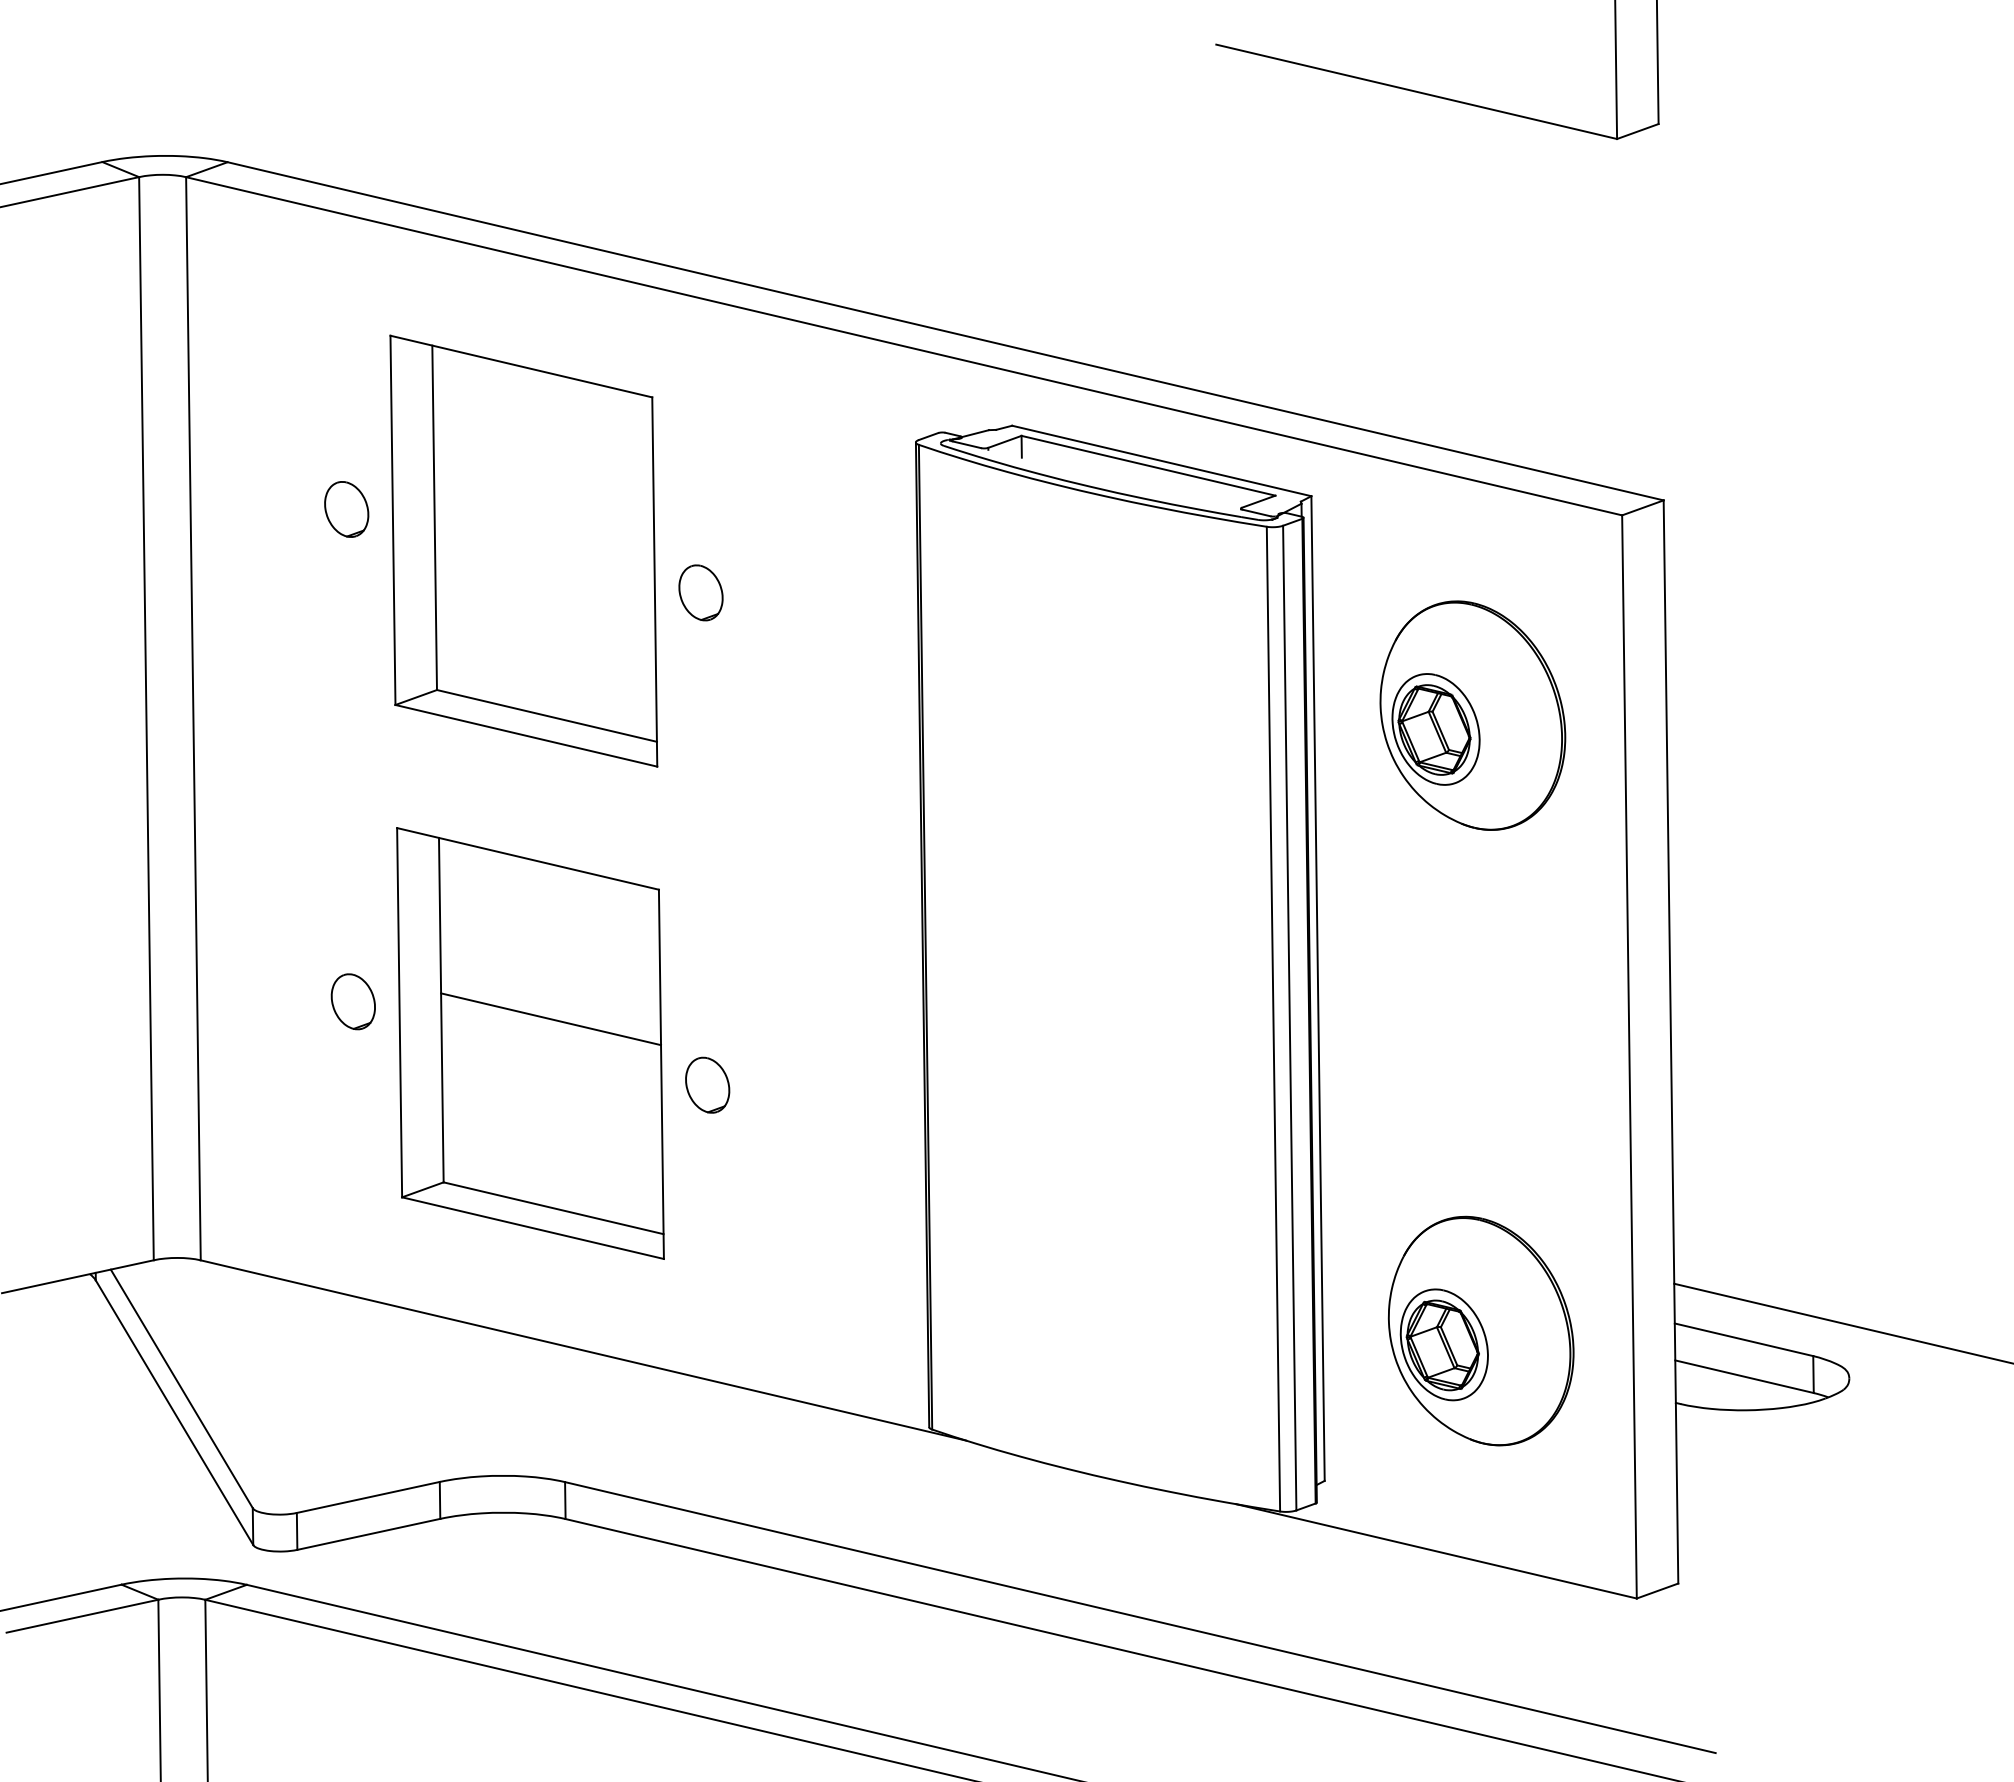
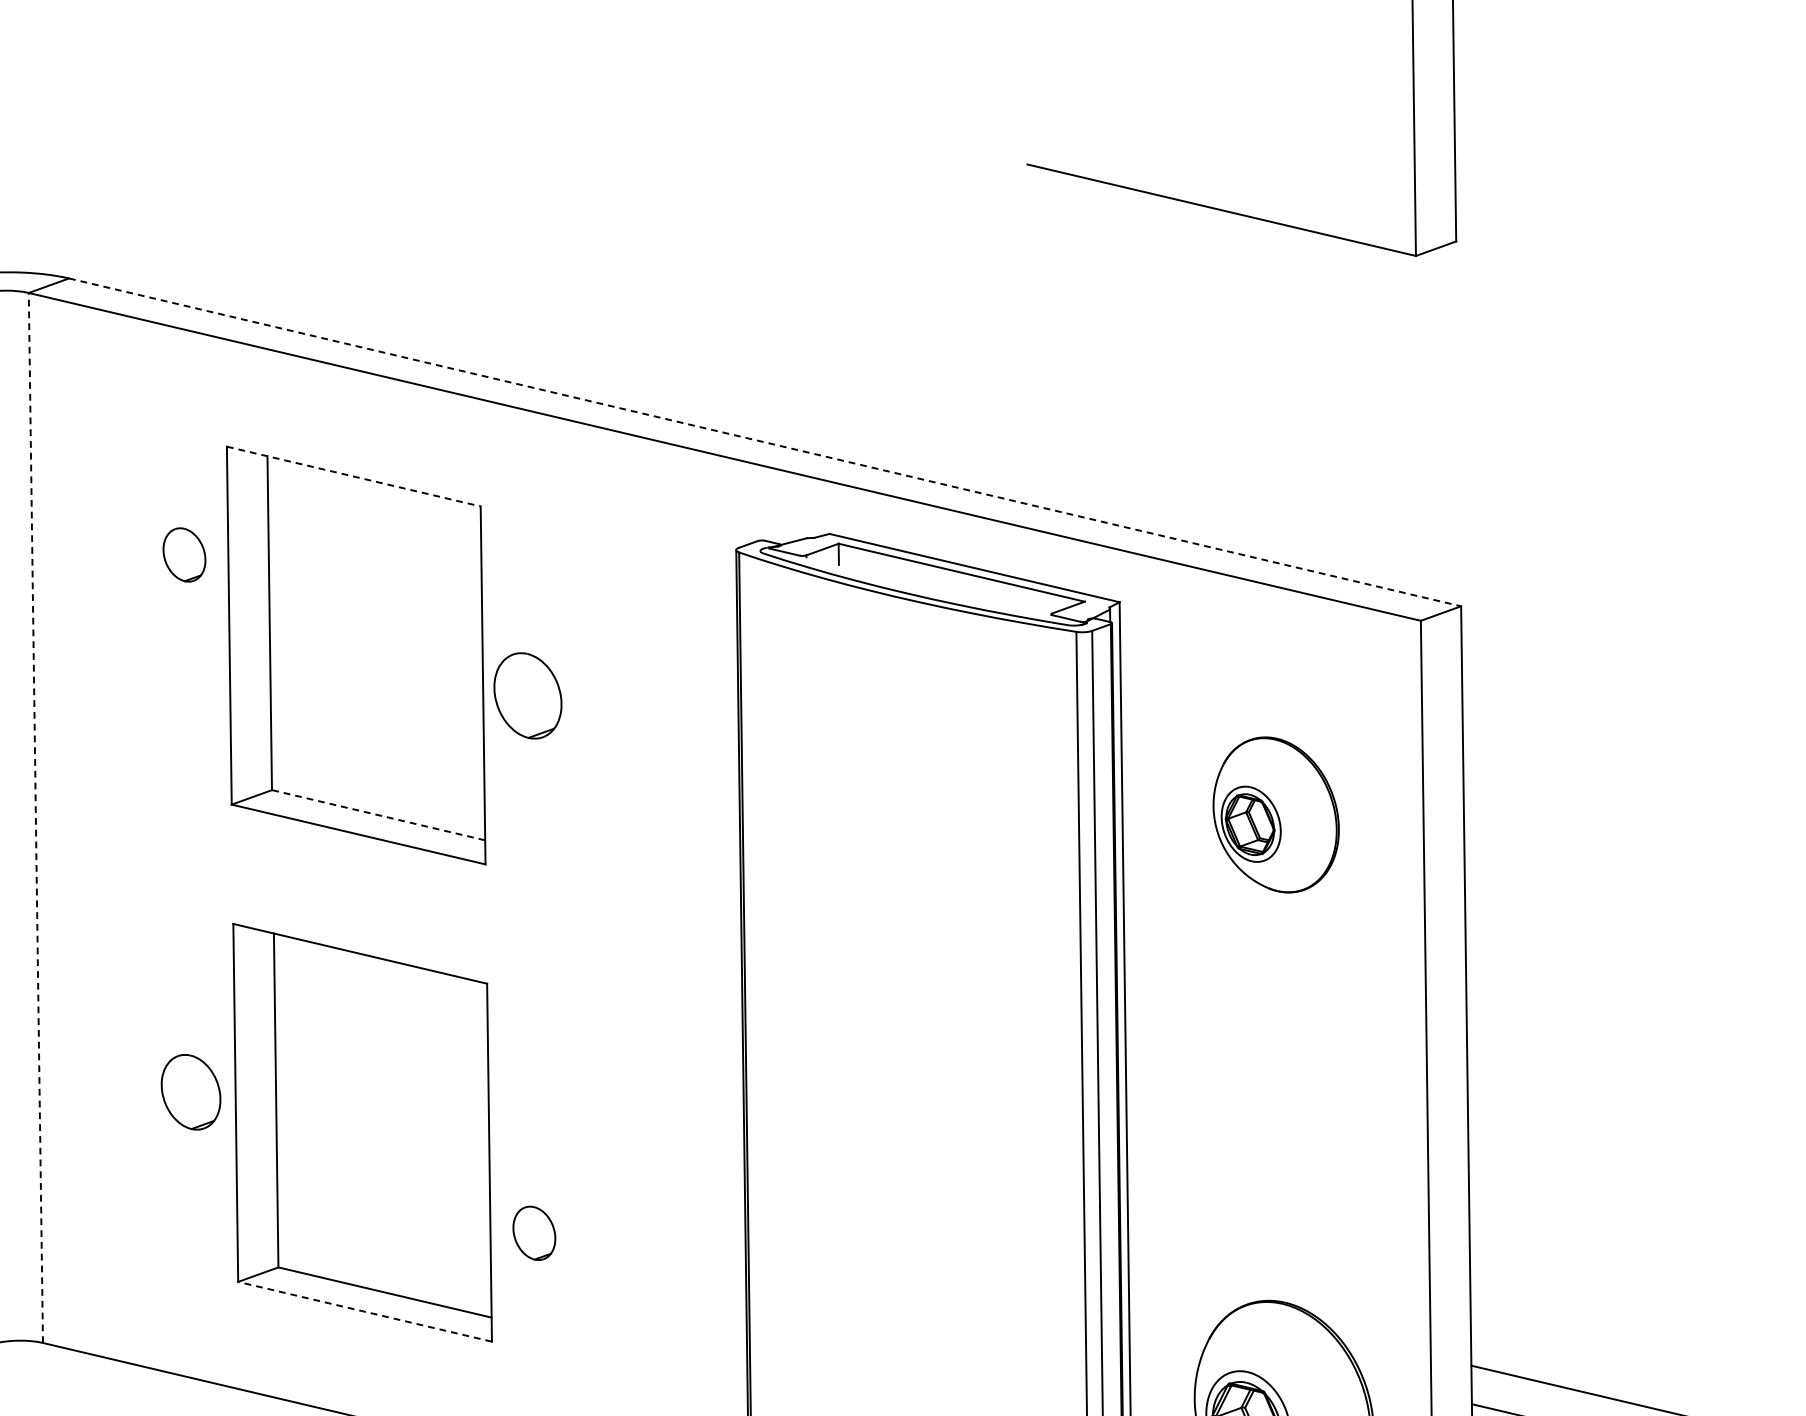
line: (945, 331) -> (764, 442), solid -> dashed
line: (521, 366) -> (353, 476), solid -> dashed
part: (346, 509) -> (184, 555), moved
part: (700, 592) -> (527, 695), size x1.6
line: (546, 715) -> (378, 814), solid -> dashed
part: (1472, 715) -> (1275, 814), size x0.7
line: (193, 718) -> (35, 817), solid -> dashed
part: (352, 1001) -> (190, 1092), size x1.4
line: (551, 1019) -> (382, 1109), removed
part: (707, 1084) -> (534, 1232), moved
line: (532, 1228) -> (364, 1312), solid -> dashed

